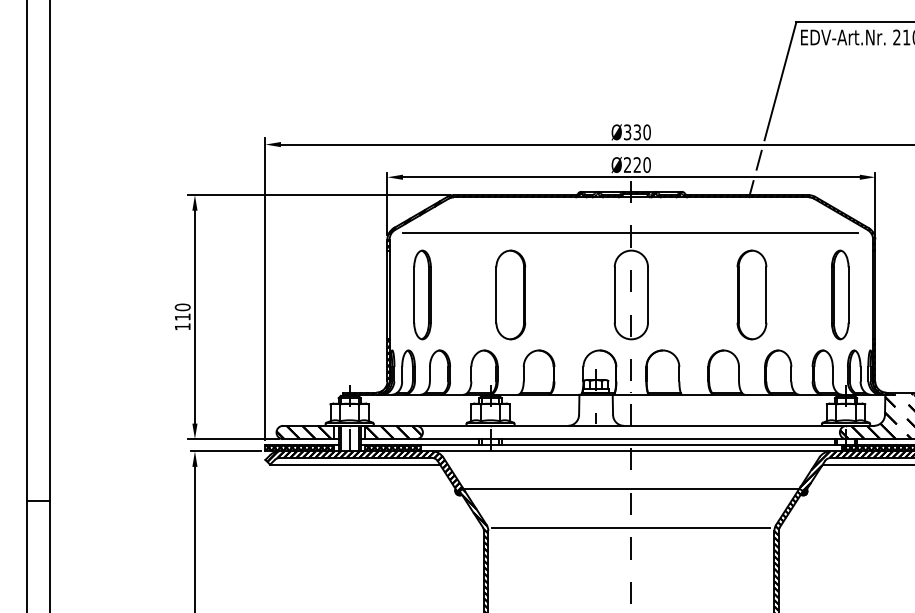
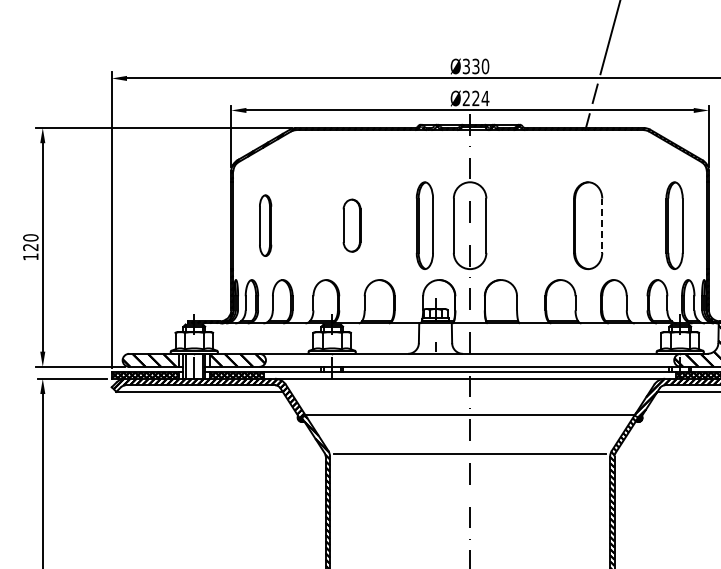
text: (647, 164) -> (485, 97), Ø220 -> Ø224
line: (630, 232) -> (469, 164), removed
part: (422, 294) -> (265, 225), size x0.7
part: (510, 294) -> (351, 225), size x0.6
part: (585, 294) -> (425, 225), added
line: (766, 294) -> (602, 225), solid -> dashed
text: (182, 316) -> (30, 246), 110 -> 120

